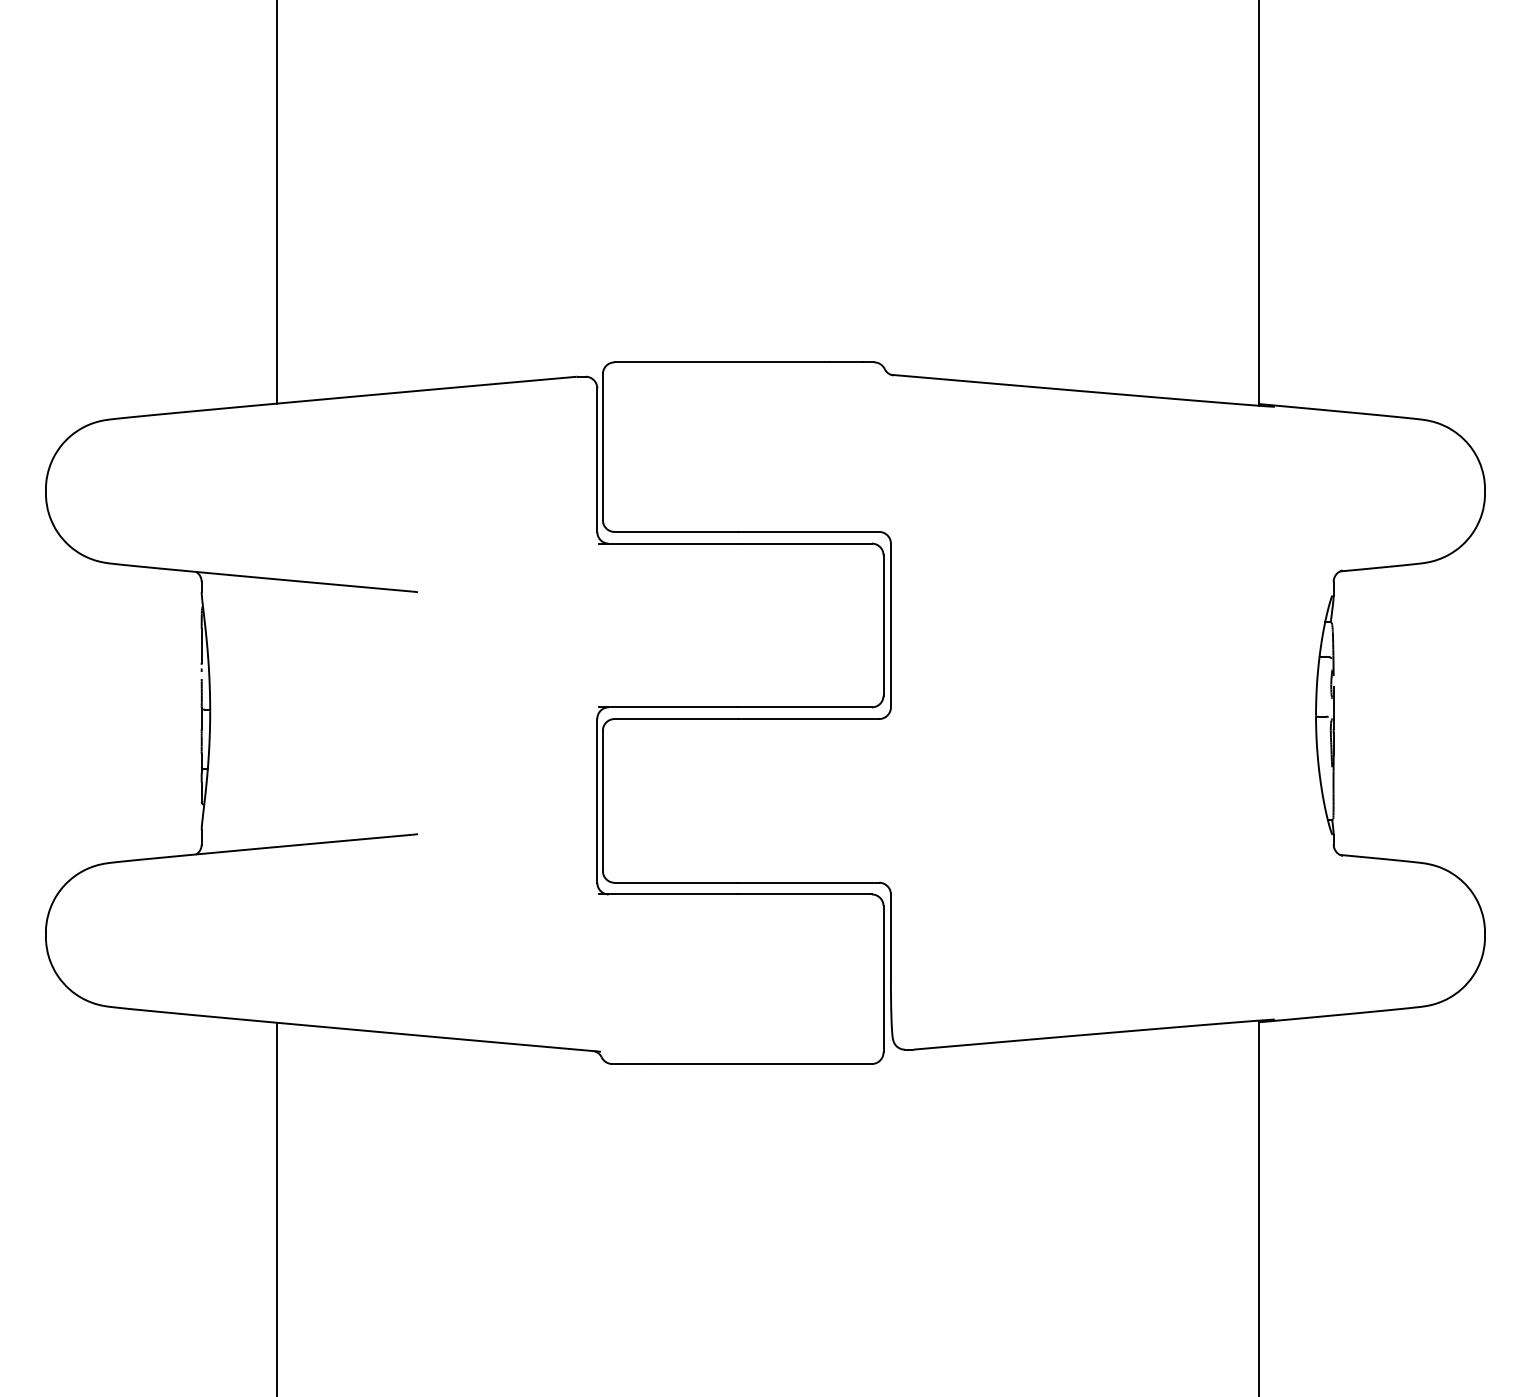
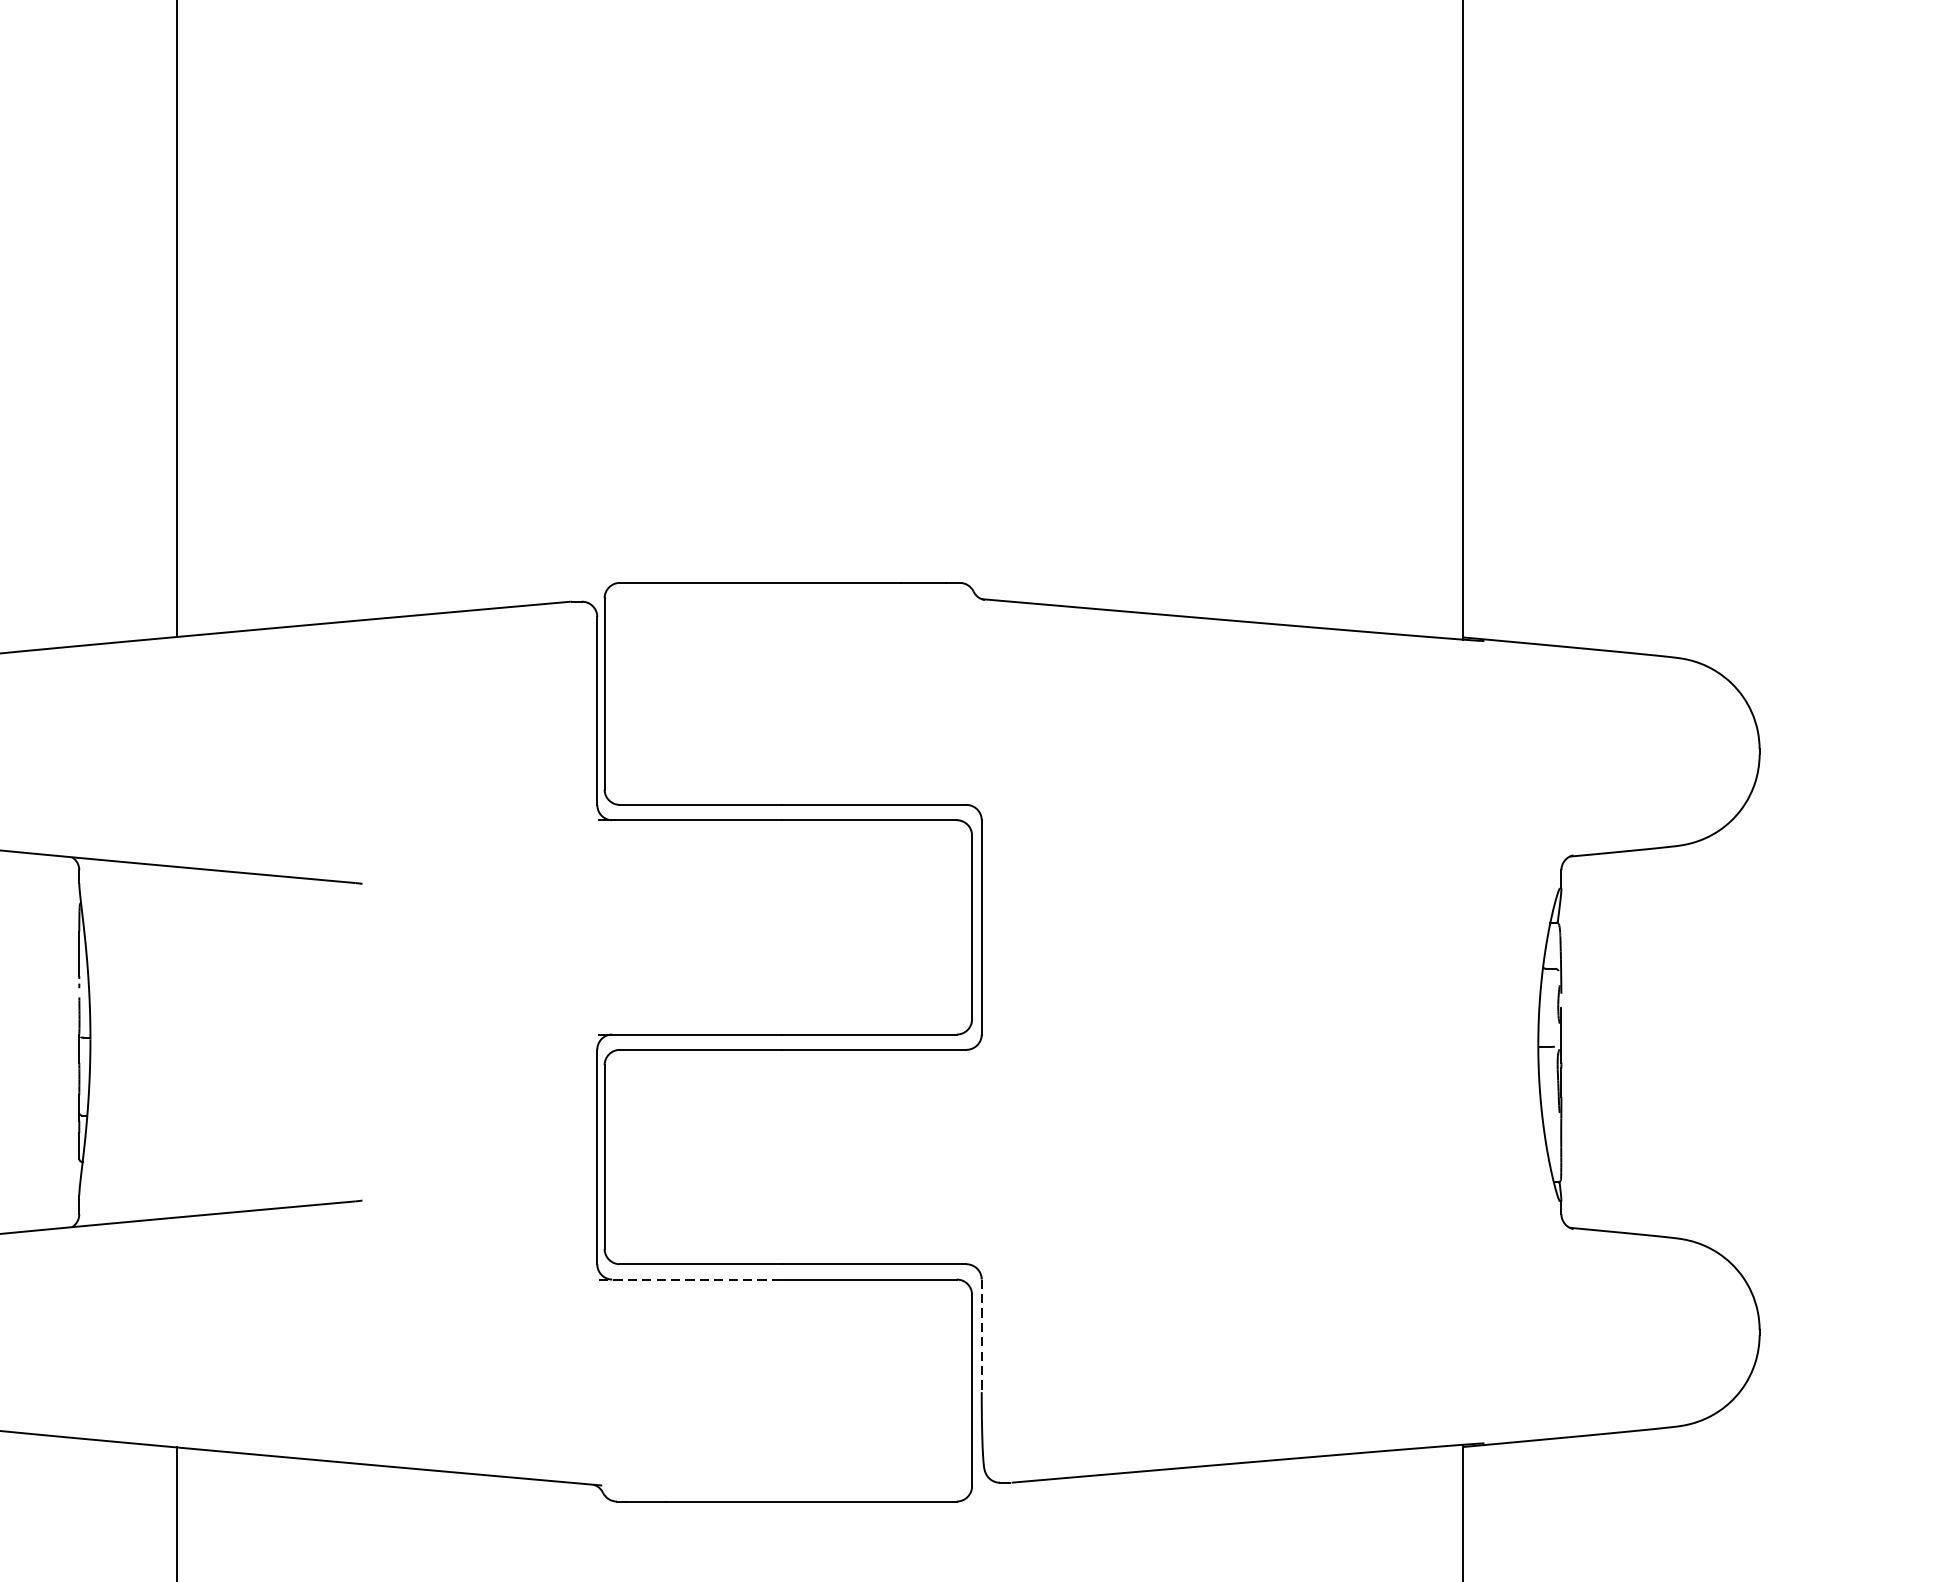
line: (668, 894) -> (690, 1279), solid -> dashed
line: (890, 937) -> (981, 1335), solid -> dashed

